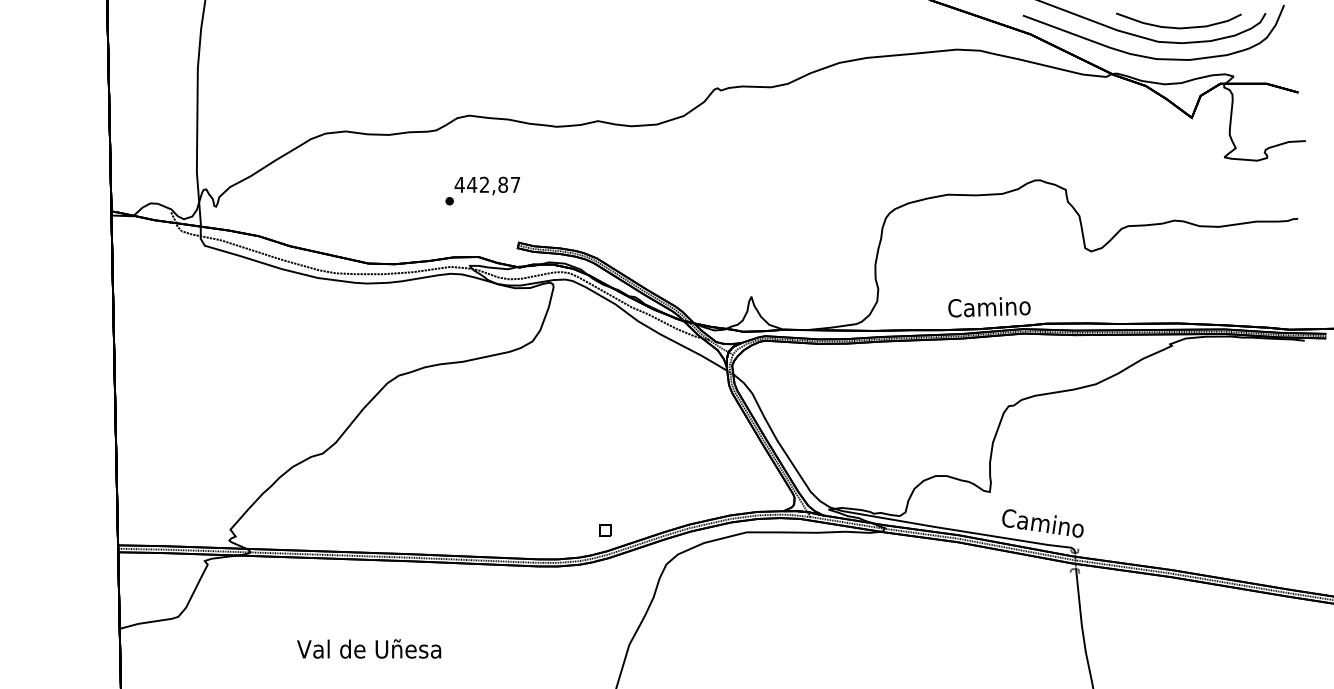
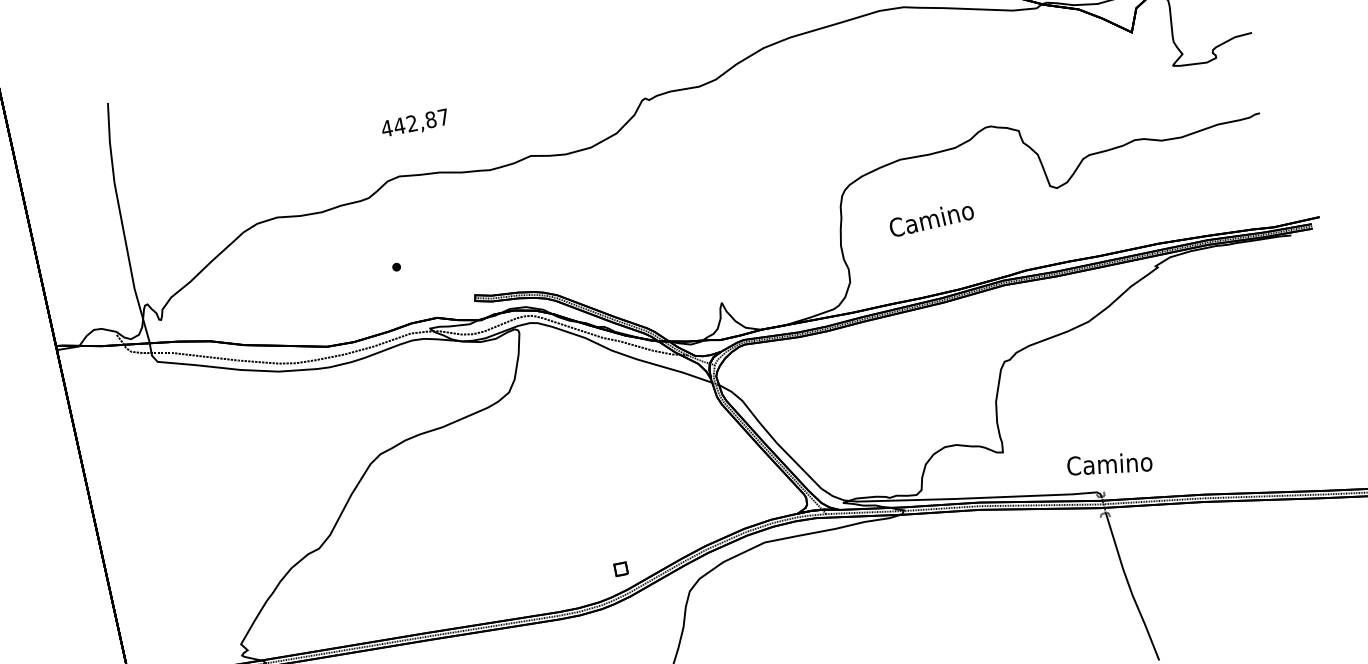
text: (487, 185) -> (415, 123), moved
text: (989, 307) -> (931, 219), moved
text: (1042, 523) -> (1109, 464), moved

